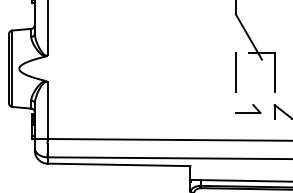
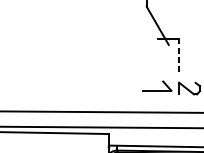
line: (235, 72) -> (146, 55), removed
line: (274, 72) -> (179, 55), solid -> dashed
part: (248, 108) -> (157, 85), size x1.4

